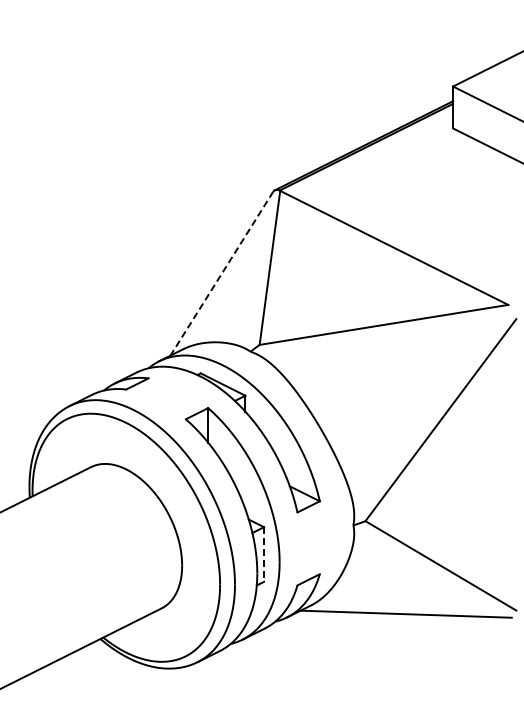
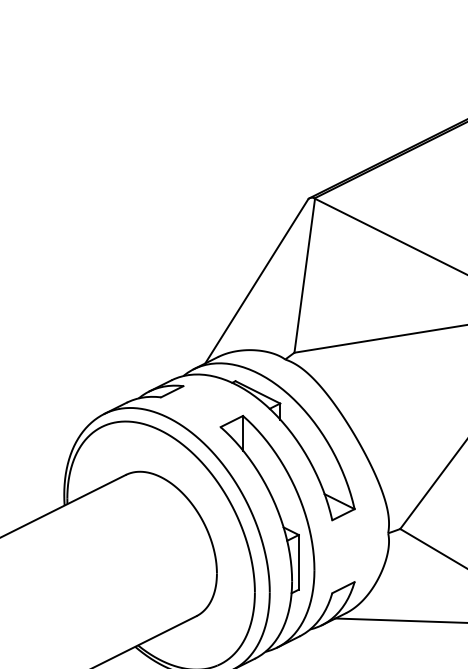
line: (221, 273) -> (256, 281), dashed -> solid
line: (264, 555) -> (299, 563), dashed -> solid

